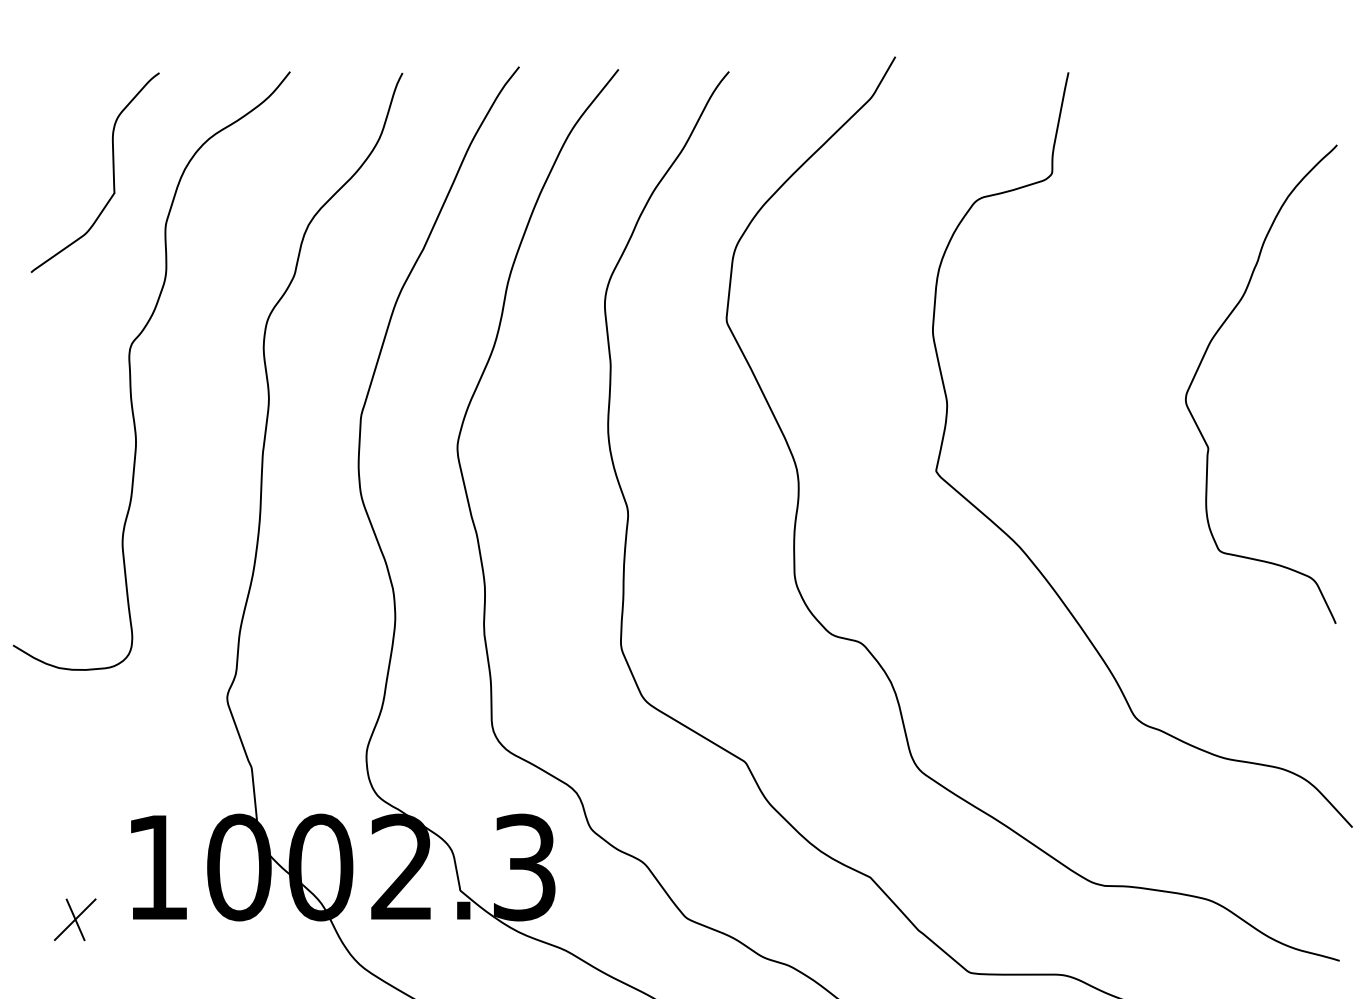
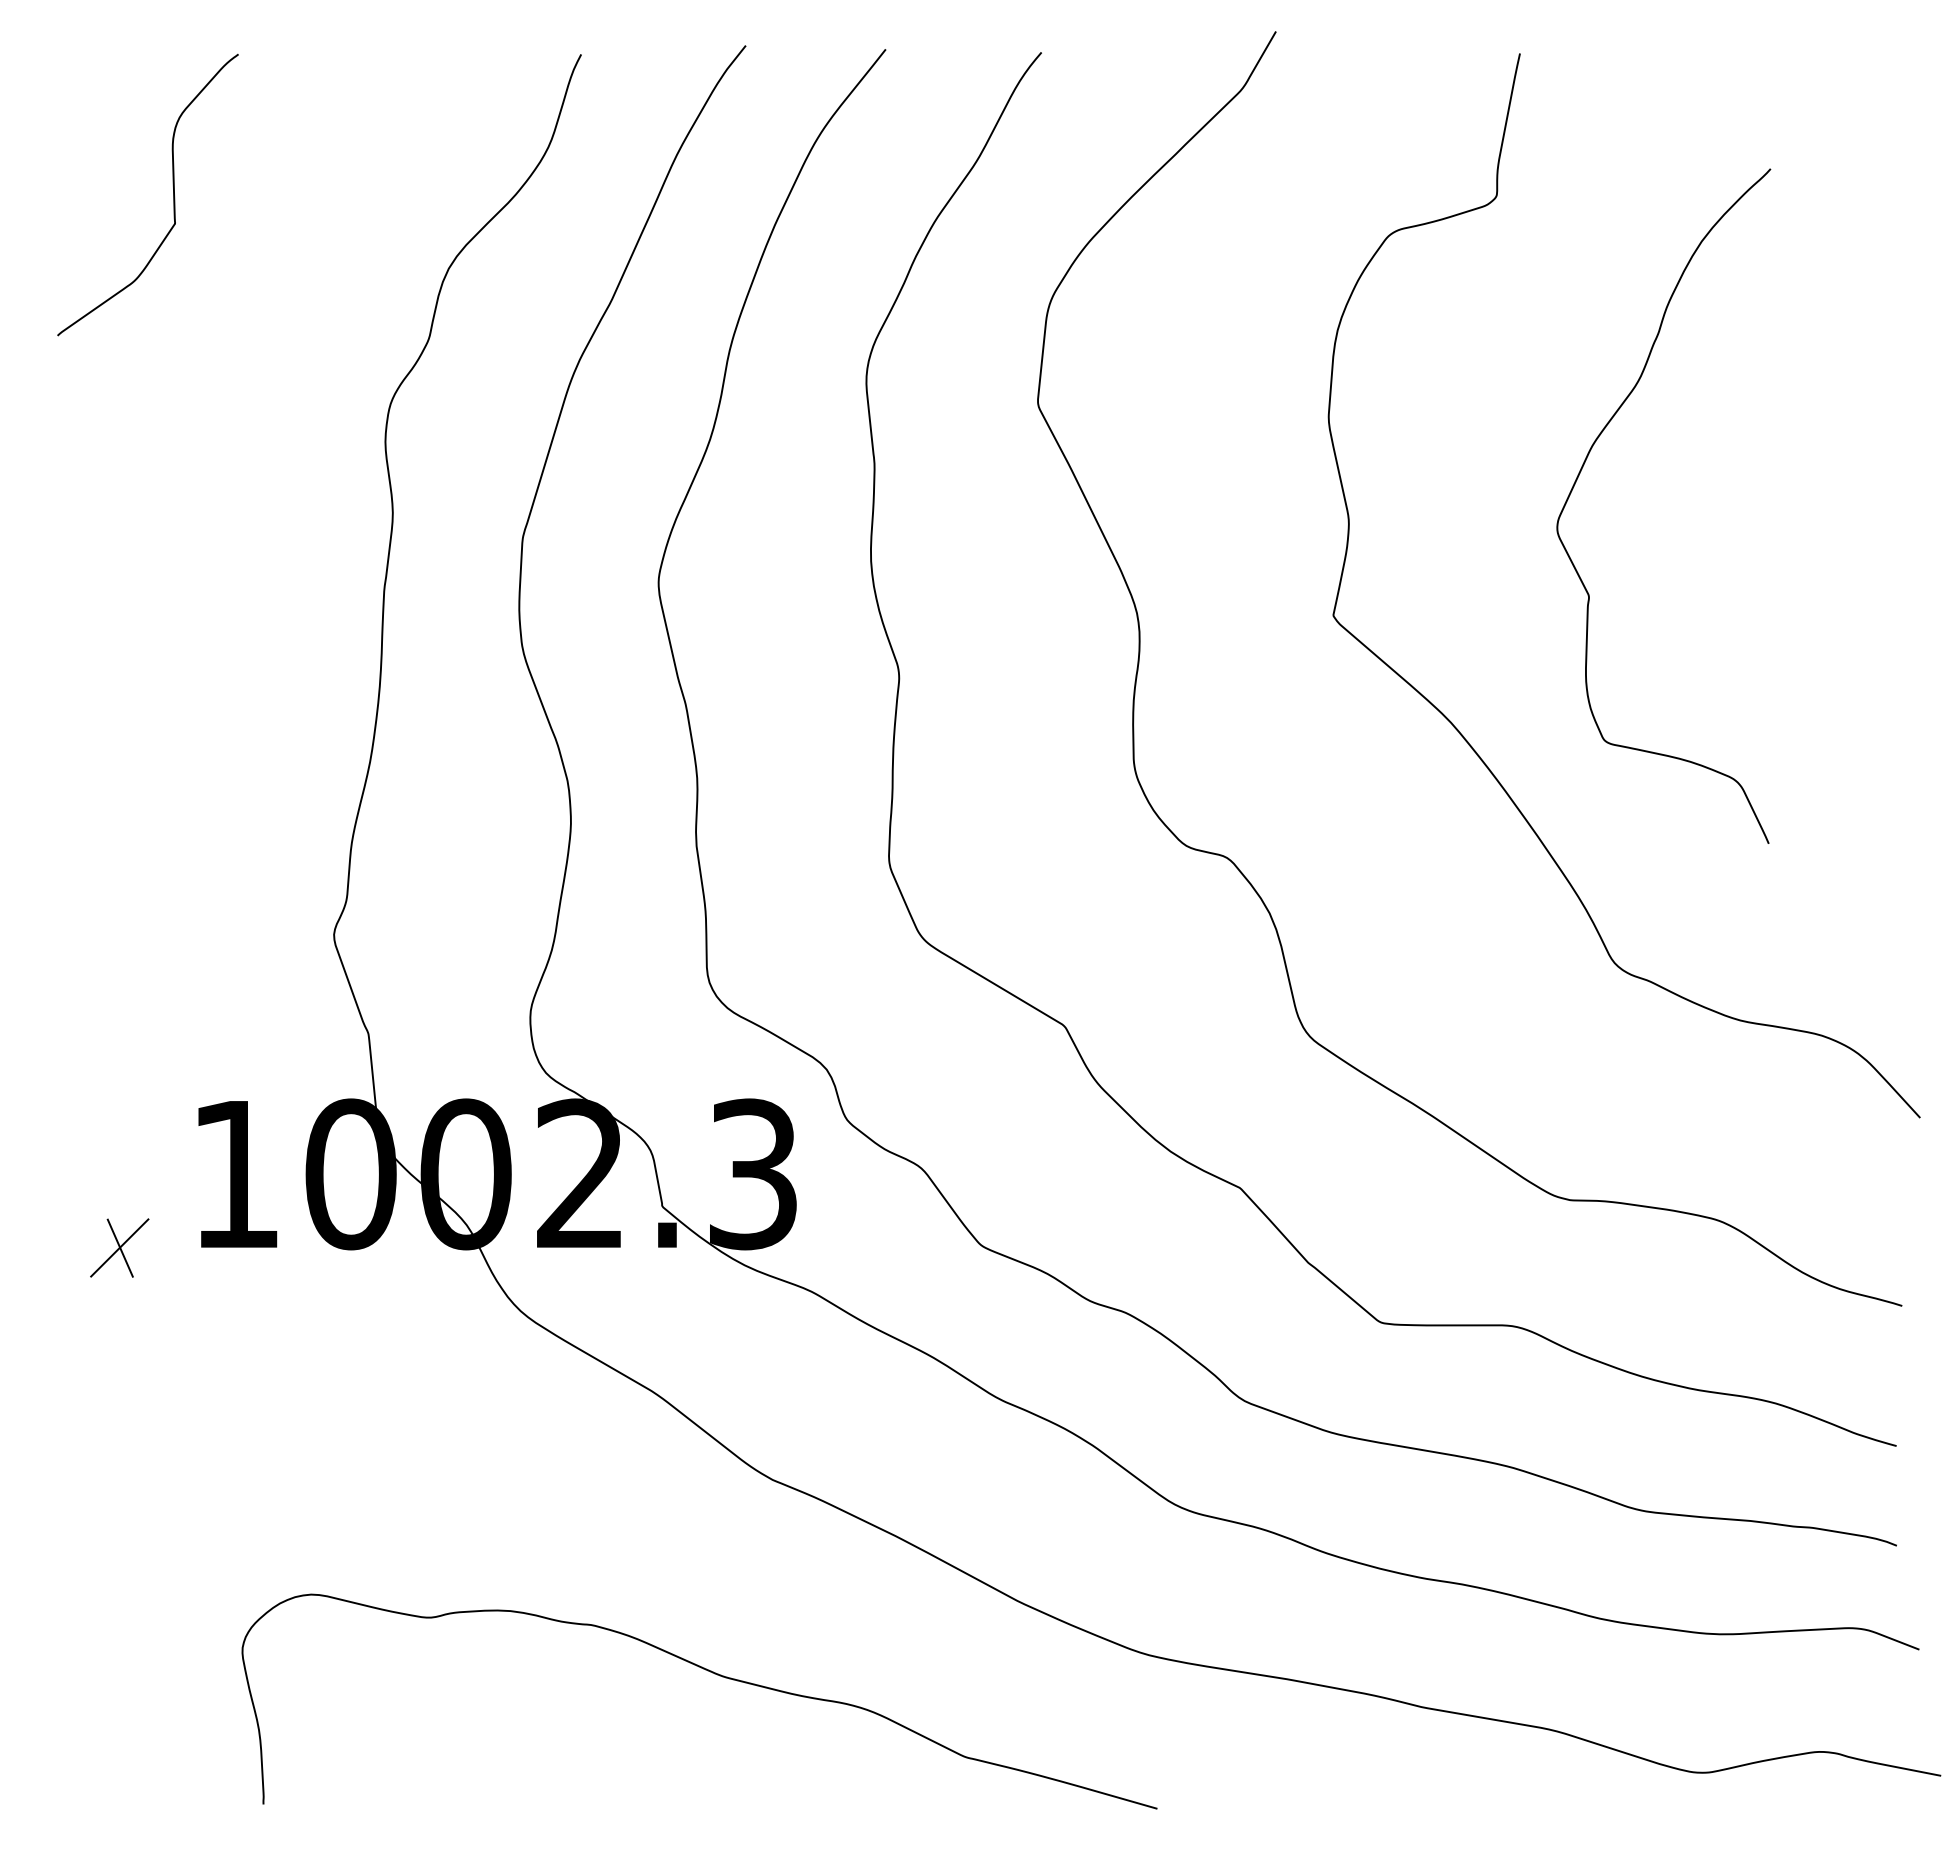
curve: (1205, 355) -> (1584, 465), moved
curve: (131, 374) -> (198, 479), removed

